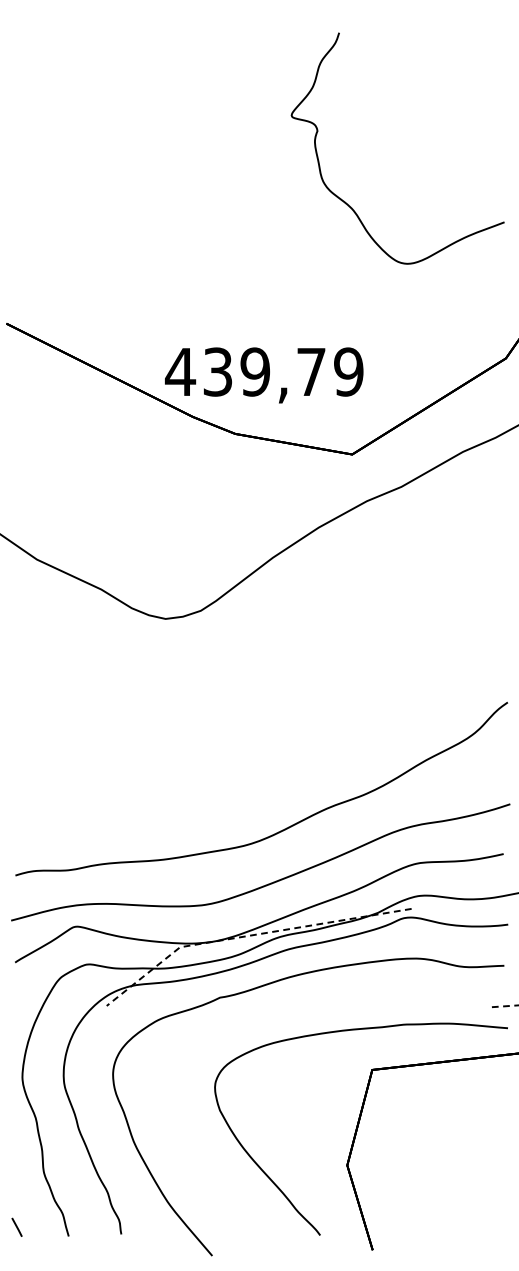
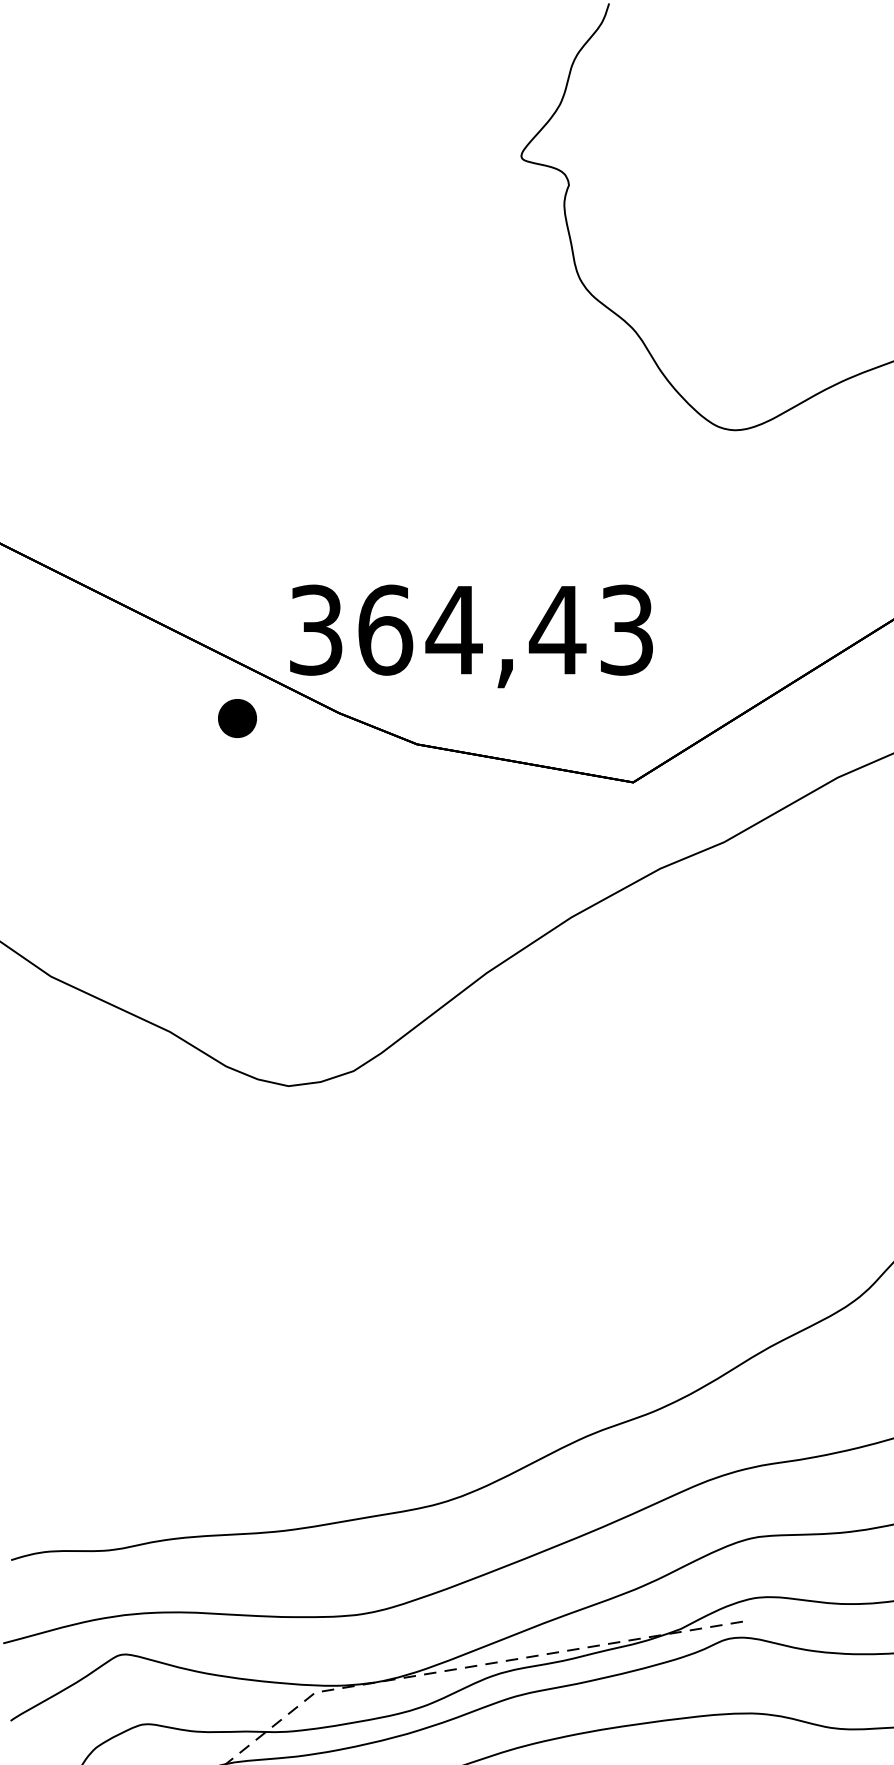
text: (263, 371) -> (469, 629), 439,79 -> 364,43
part: (137, 419) -> (236, 717), added

